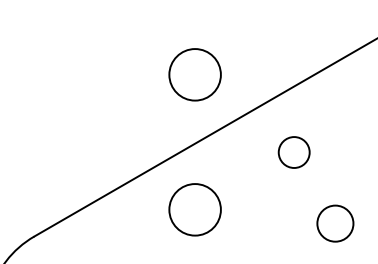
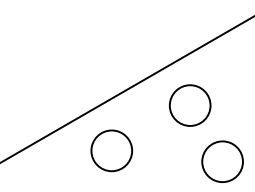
circle: (194, 74) -> (111, 43), removed
circle: (293, 152) -> (189, 105), size x1.67
circle: (335, 223) -> (222, 161), size x1.43

